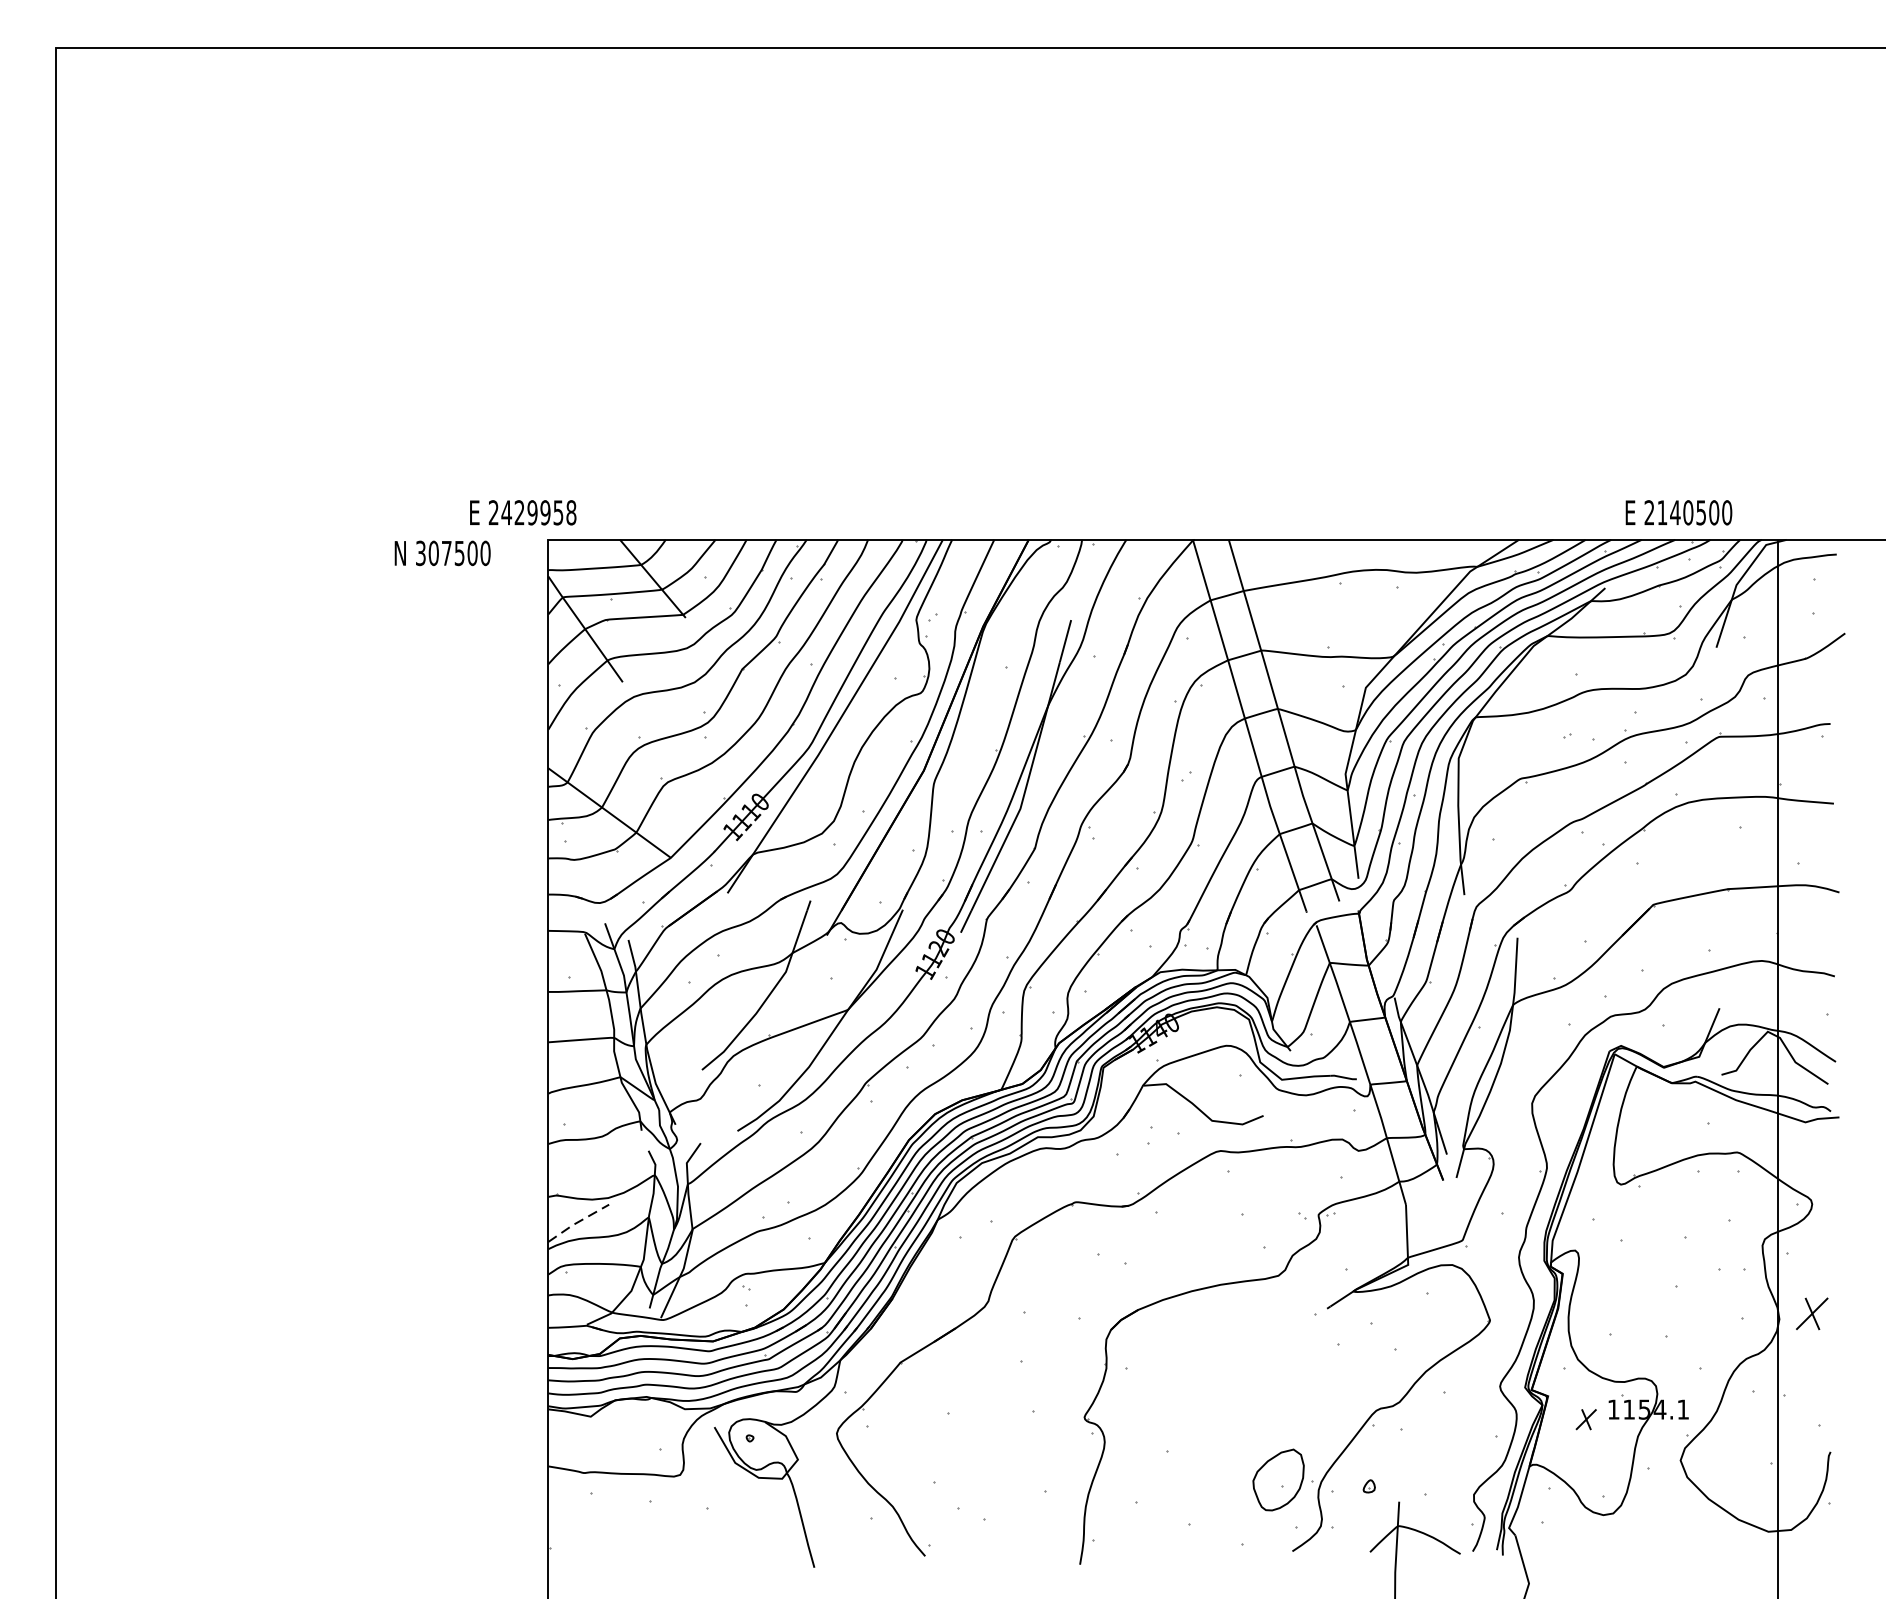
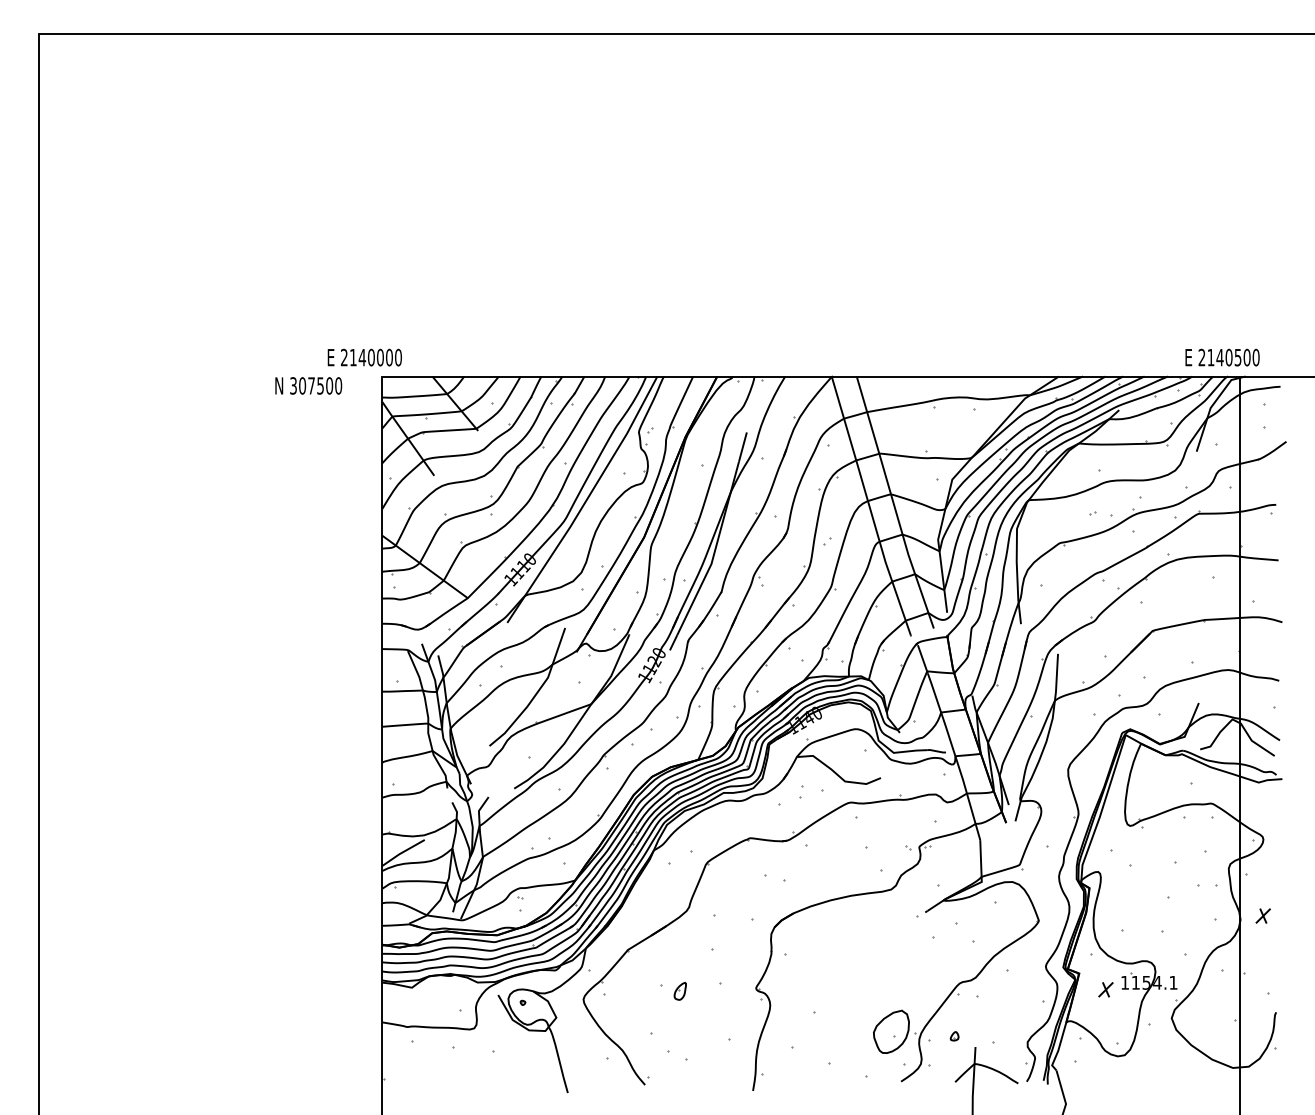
text: (538, 512) -> (375, 357), 2429958 -> 2140000
text: (1678, 512) -> (1222, 357), moved
line: (577, 1222) -> (402, 852), dashed -> solid
part: (1810, 1313) -> (1262, 915), size x0.62
part: (974, 1420) -> (679, 990), added

